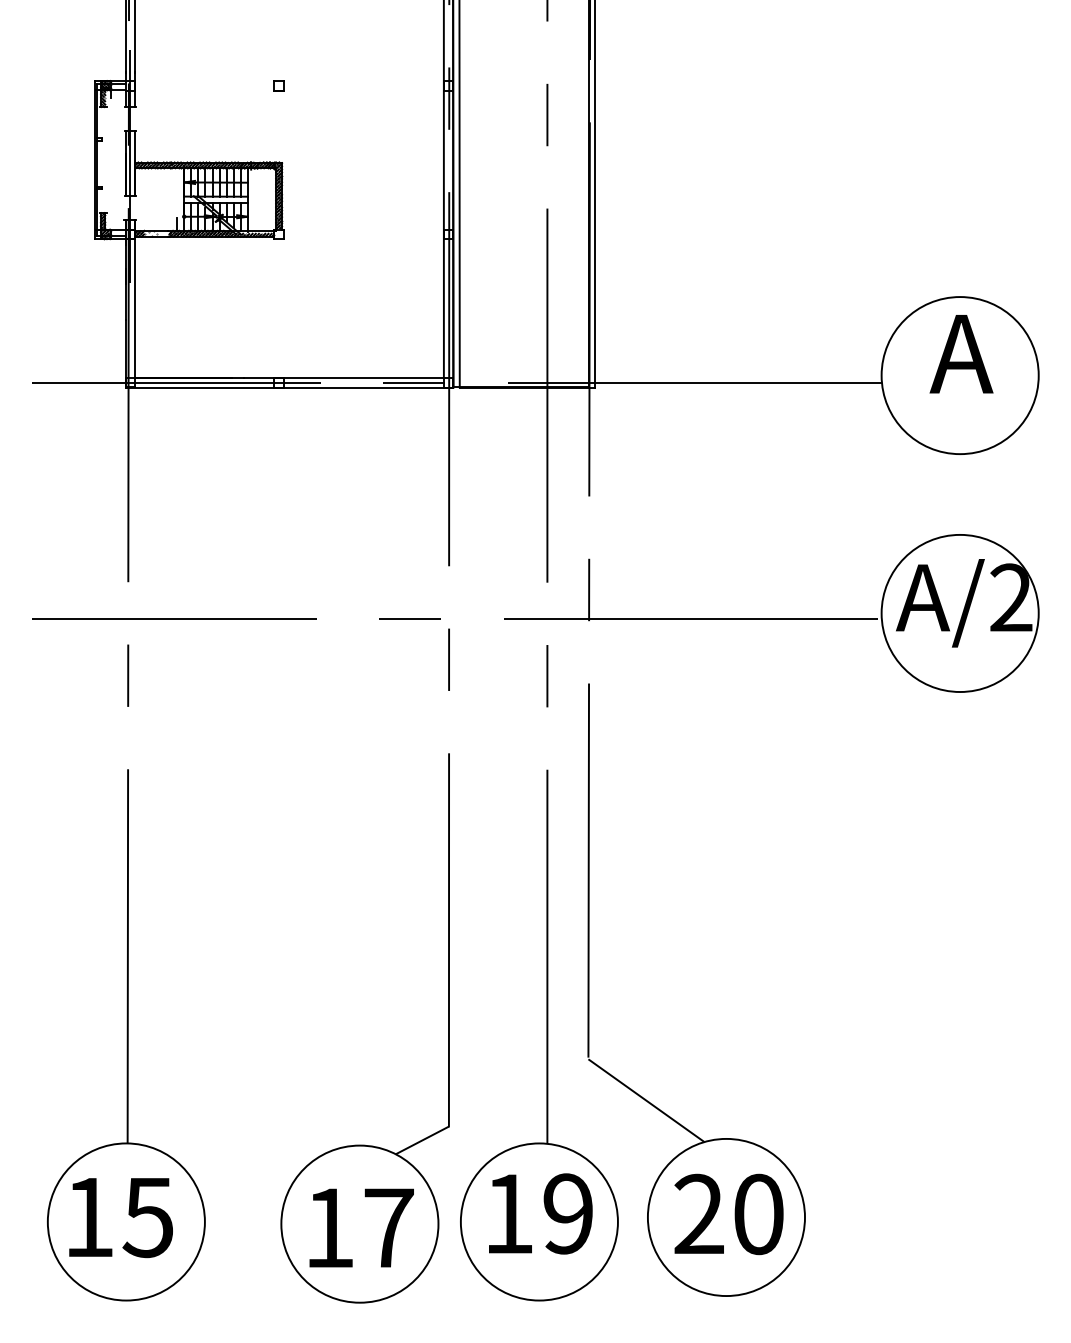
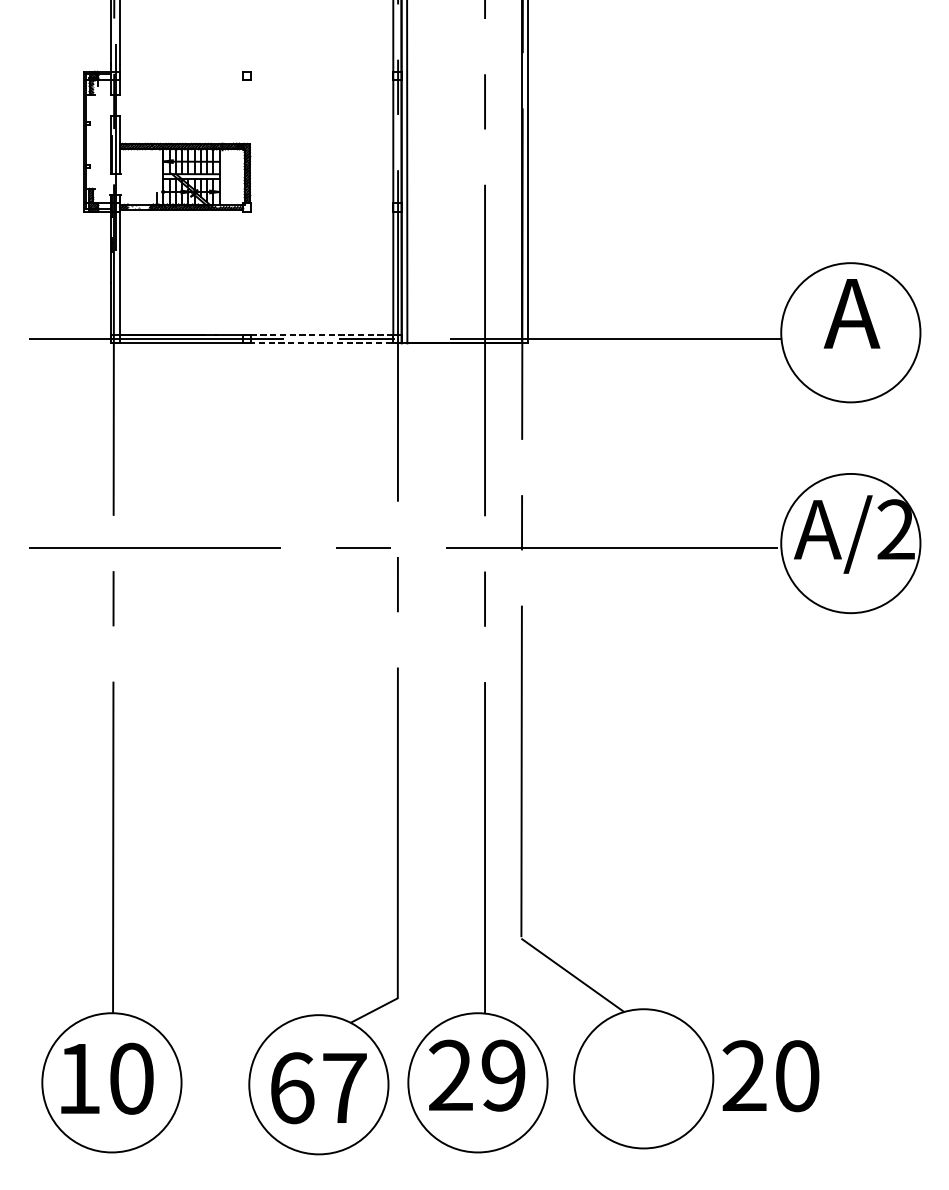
line: (363, 378) -> (322, 335), solid -> dashed
line: (368, 387) -> (326, 343), solid -> dashed
text: (508, 1213) -> (450, 1075), 19 -> 29
text: (728, 1214) -> (770, 1076), moved
text: (147, 1217) -> (130, 1078), 15 -> 10
text: (330, 1227) -> (292, 1087), 17 -> 67

